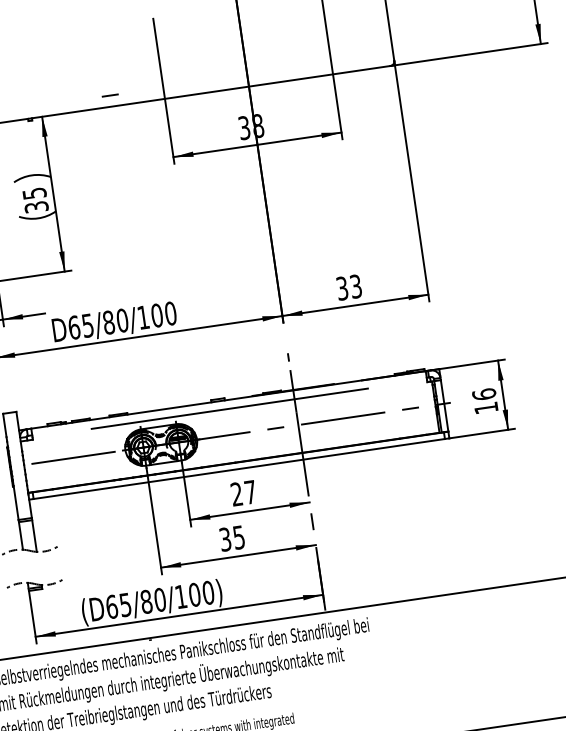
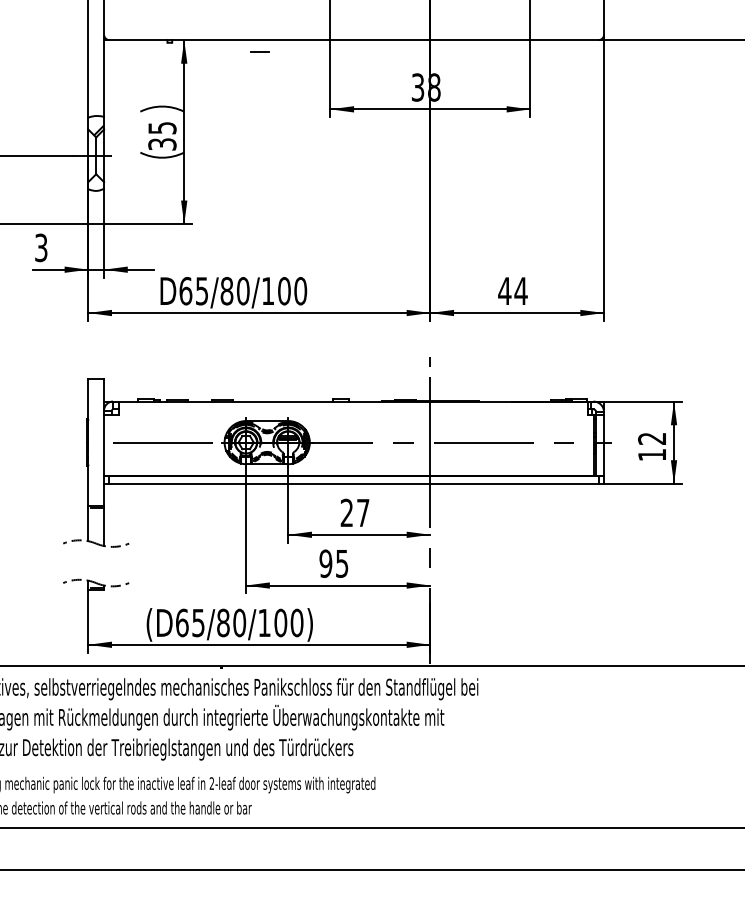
line: (109, 95) -> (259, 51), moved
text: (348, 287) -> (512, 291), 33 -> 44
text: (484, 394) -> (652, 438), 16 -> 12
line: (229, 409) -> (352, 412), removed
text: (225, 539) -> (325, 563), 35 -> 95

